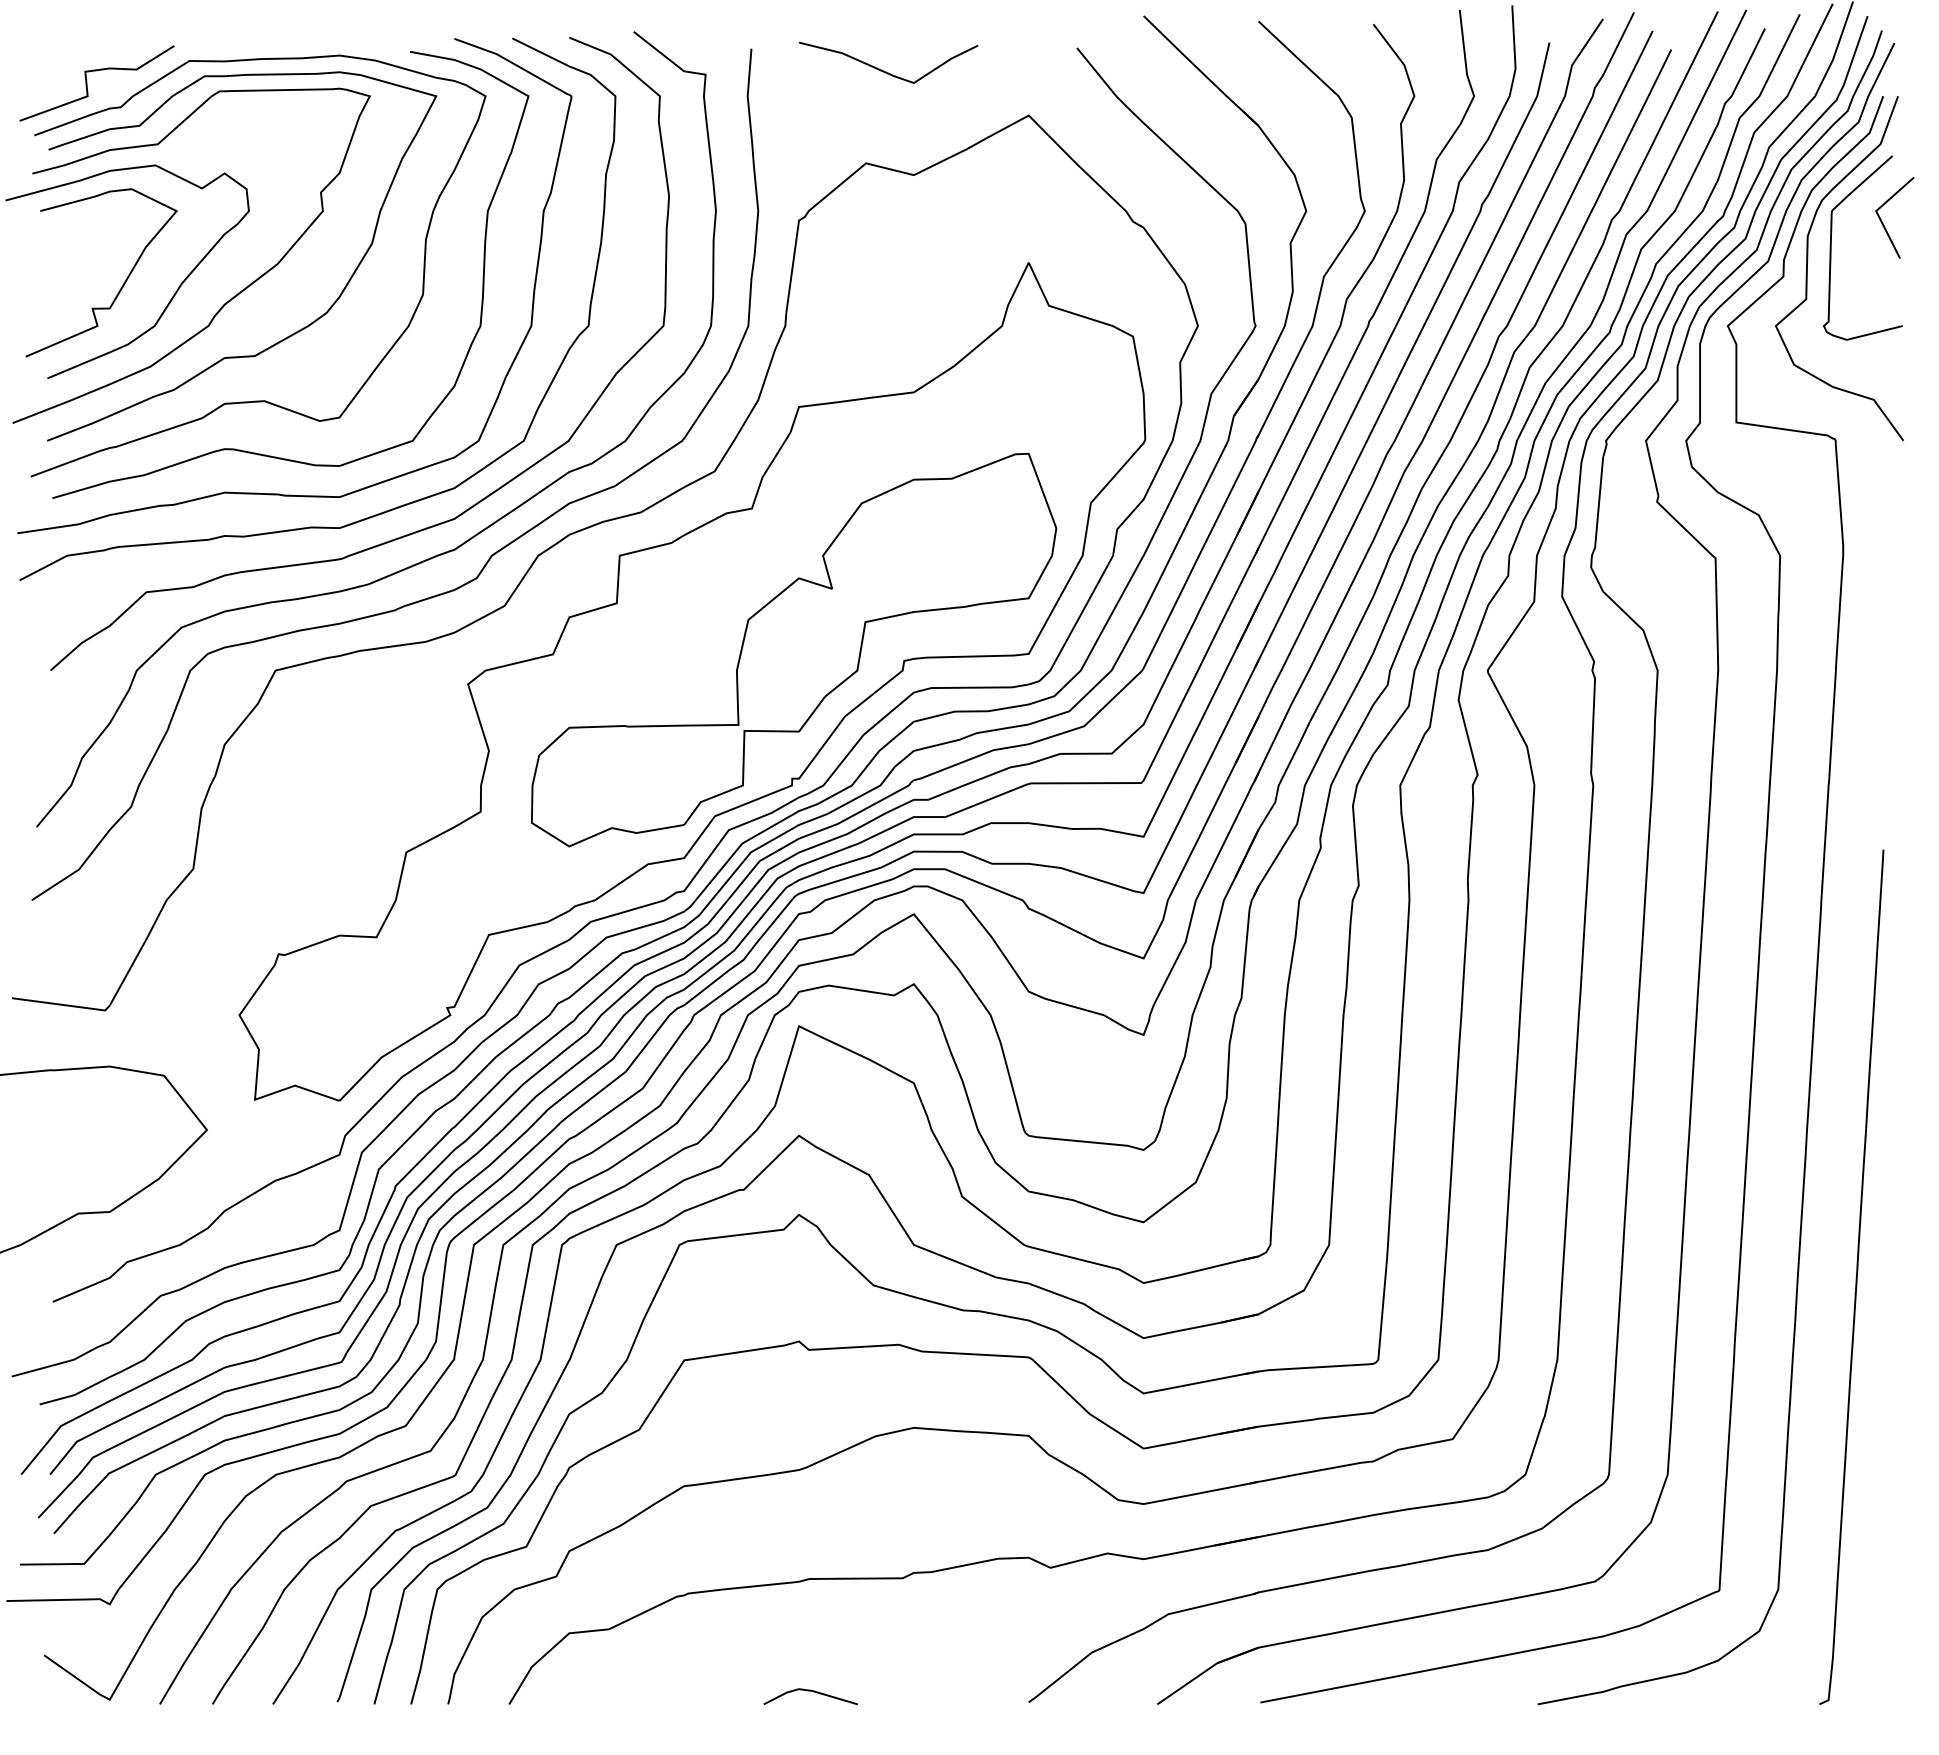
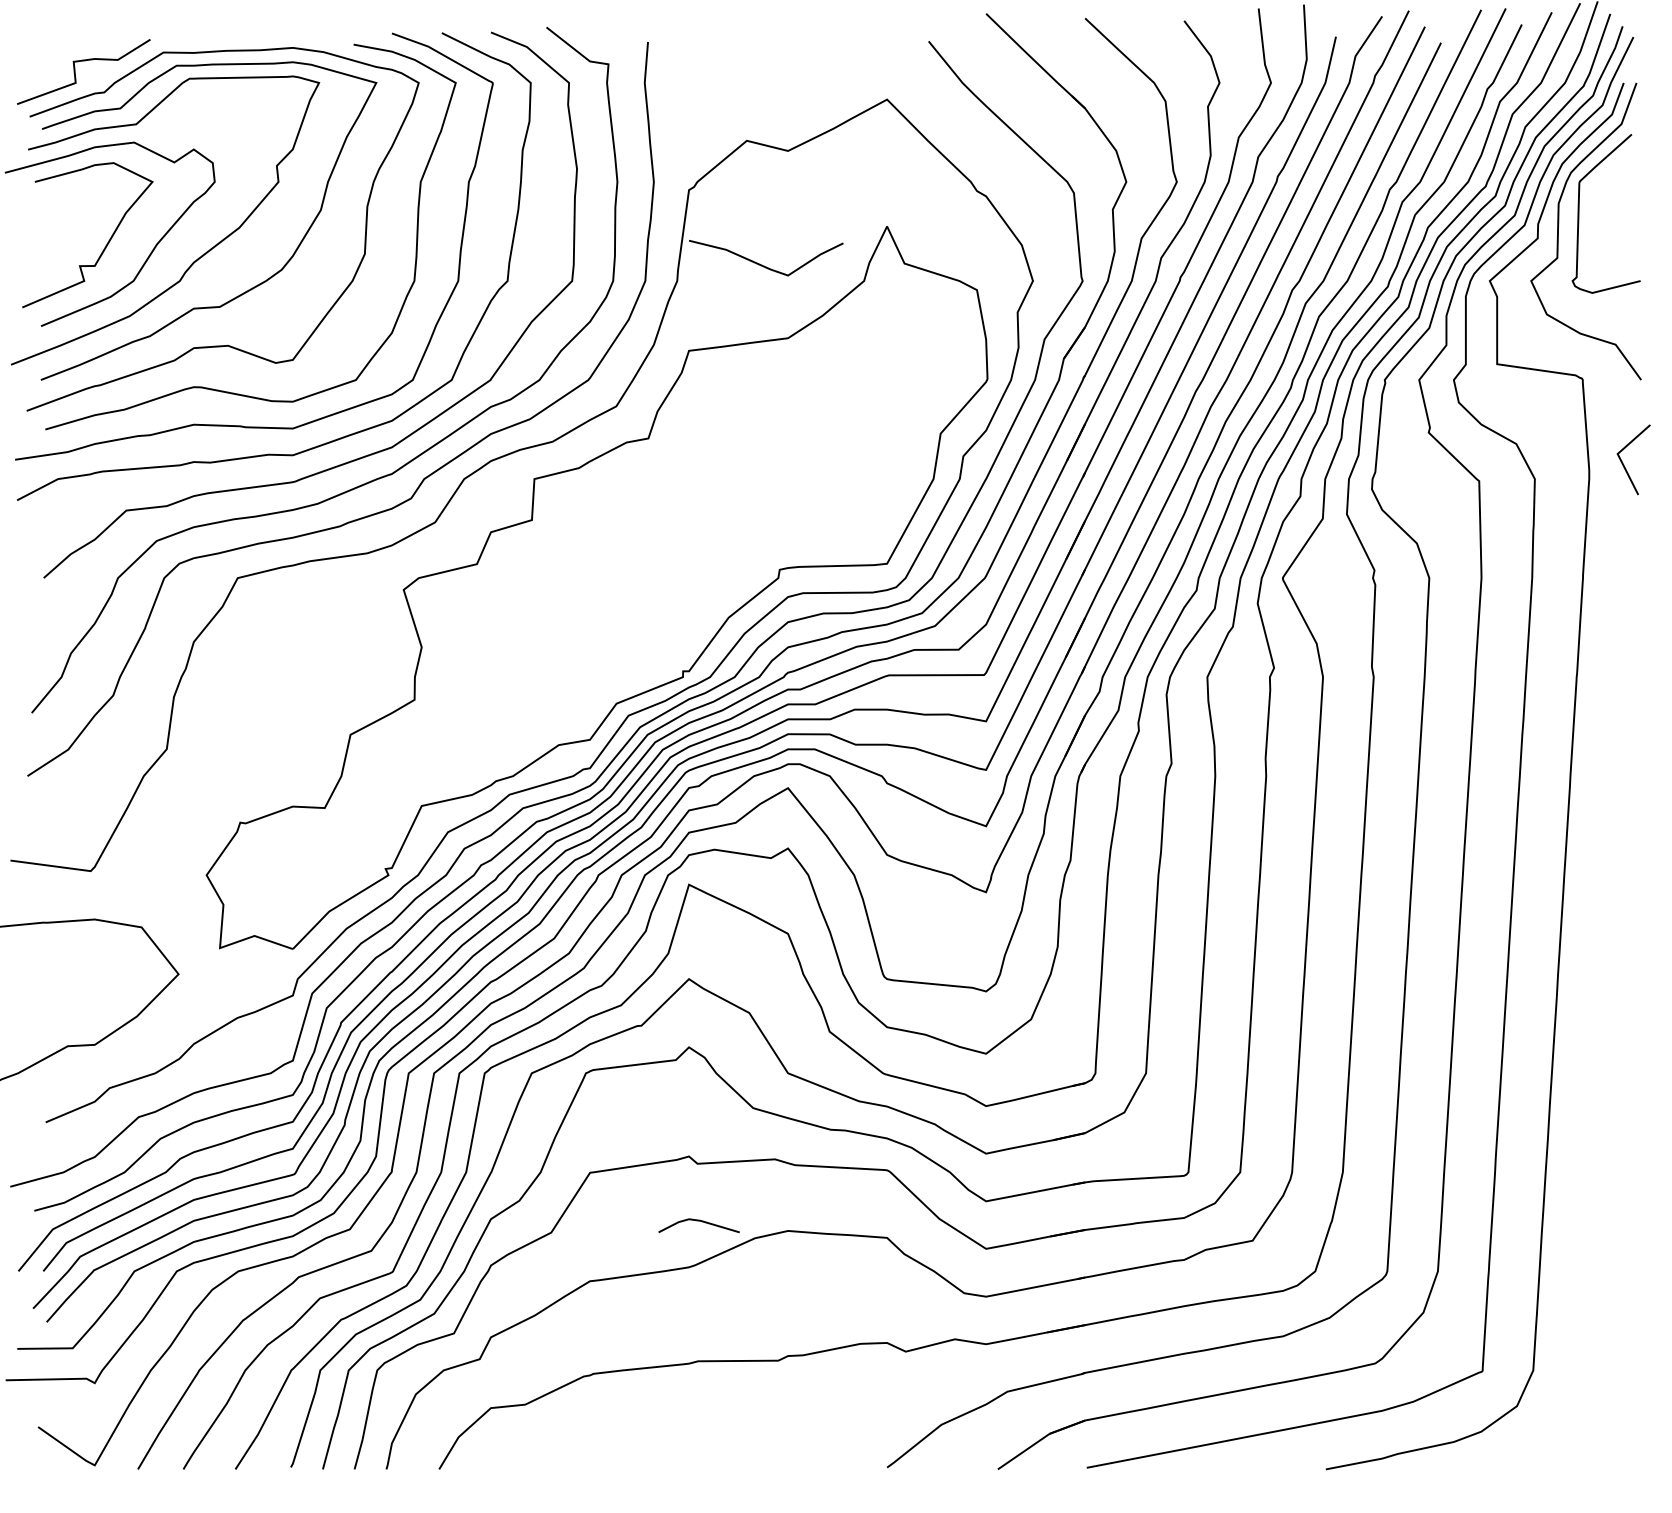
curve: (884, 70) -> (762, 264), moved
line: (1882, 222) -> (1623, 463), moved
part: (793, 650) -> (684, 560), removed
curve: (1856, 1277) -> (1600, 1101), removed
line: (810, 1691) -> (698, 1221), moved

